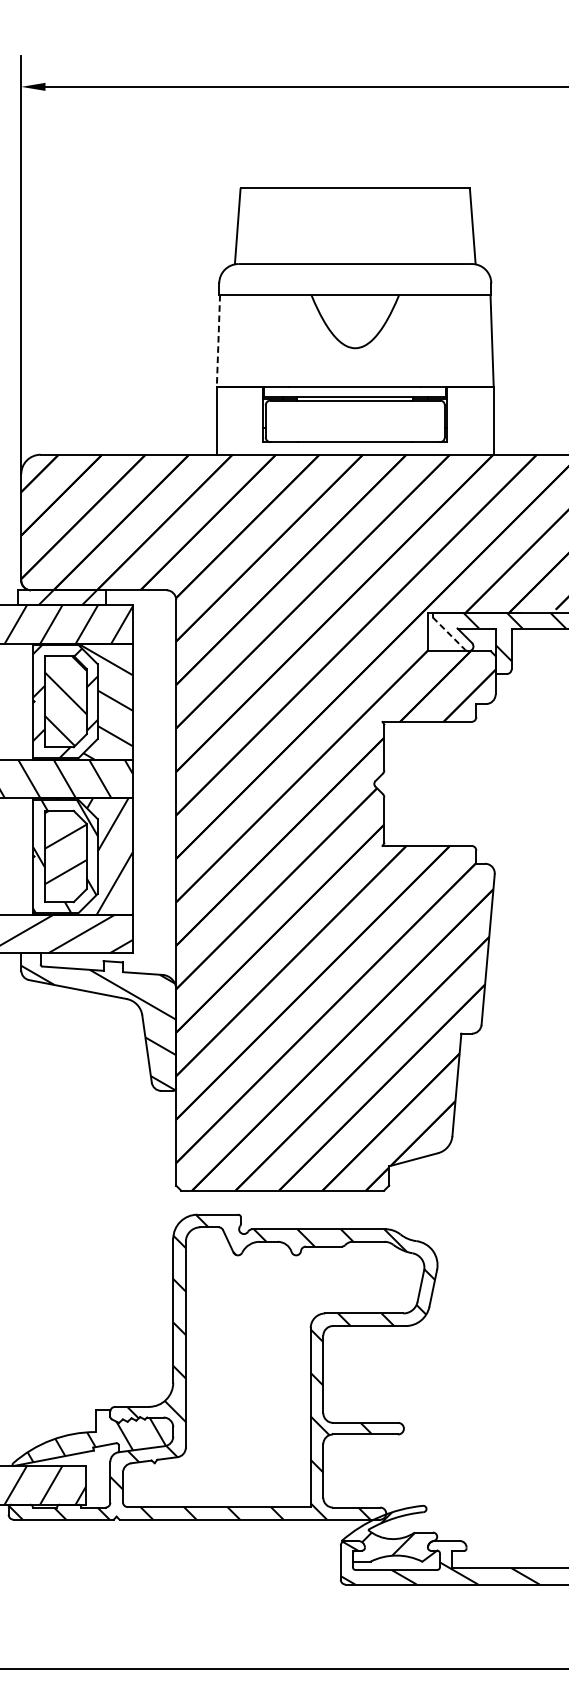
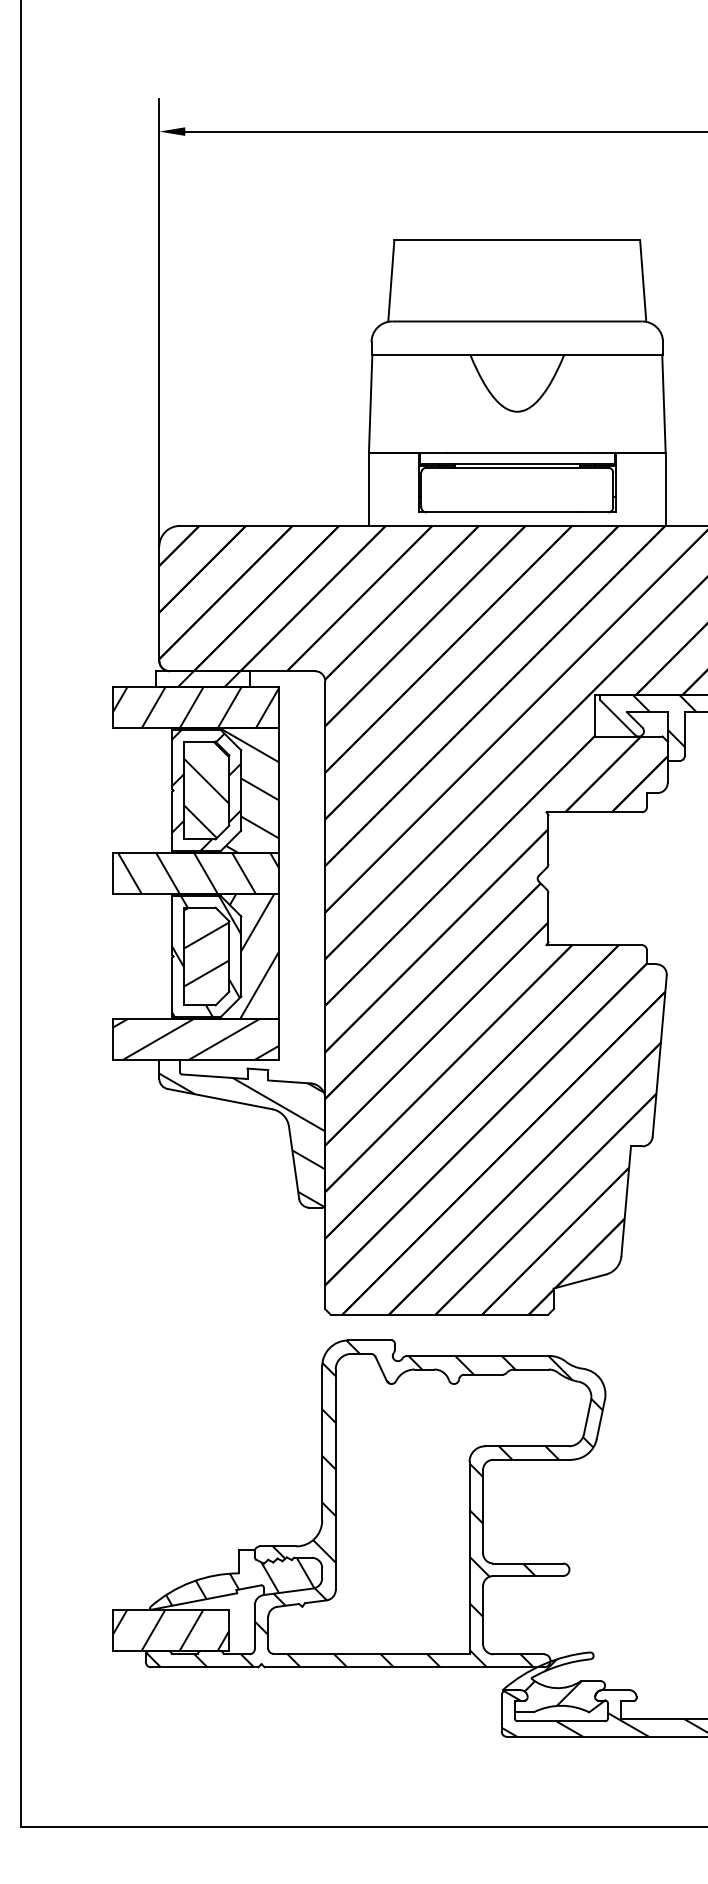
line: (218, 341) -> (370, 404), dashed -> solid
line: (448, 633) -> (617, 717), dashed -> solid

